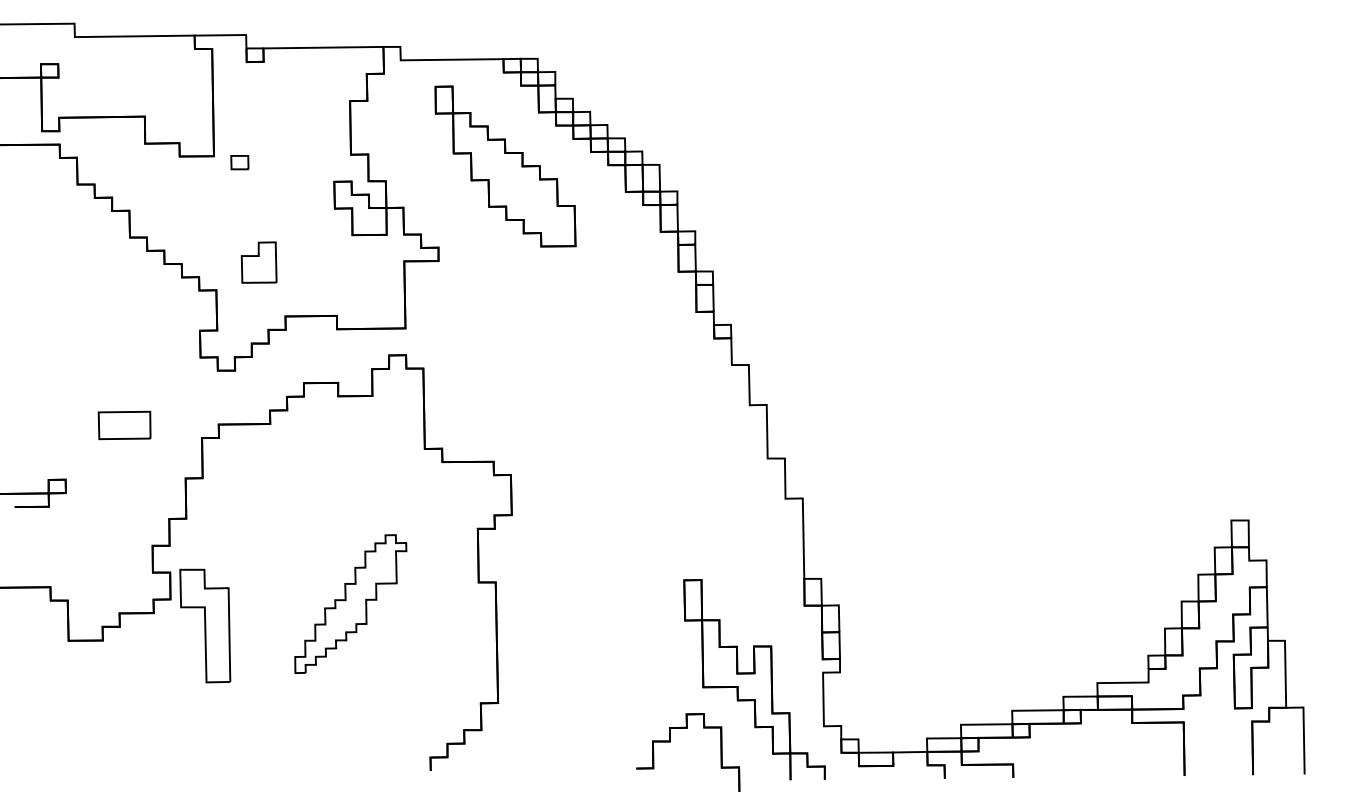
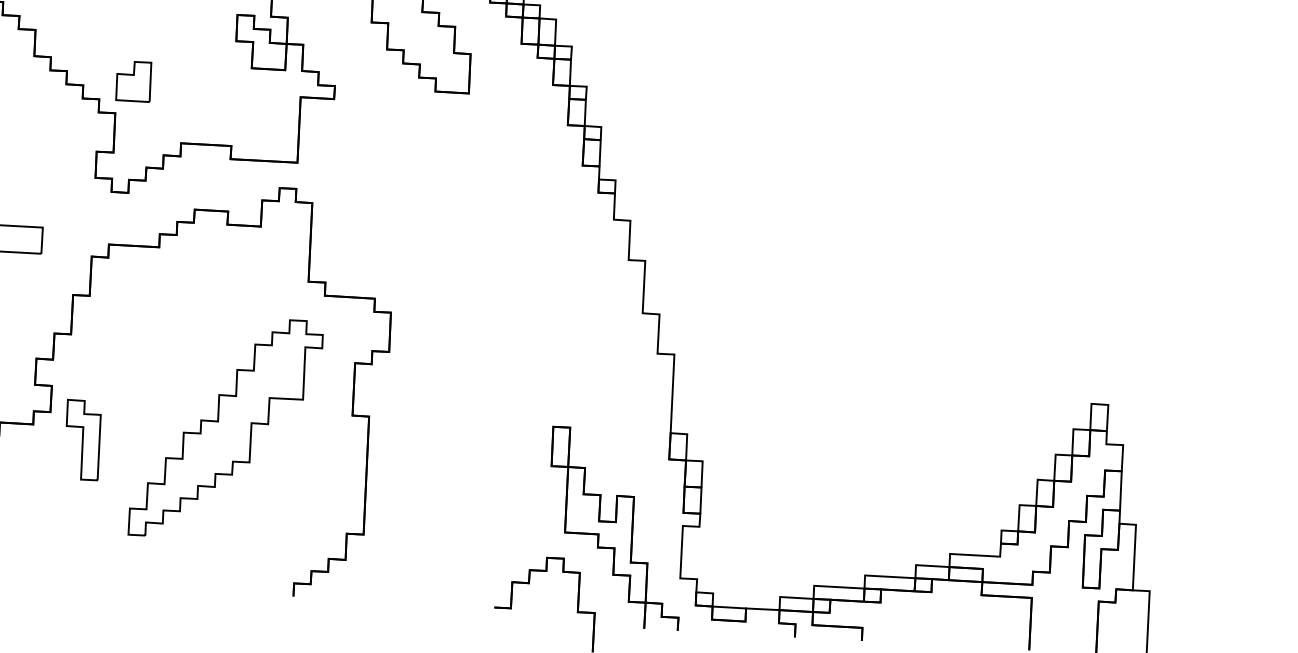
part: (258, 262) -> (133, 81), moved
part: (350, 603) -> (225, 427), size x1.67
part: (205, 625) -> (82, 439), size x0.71

